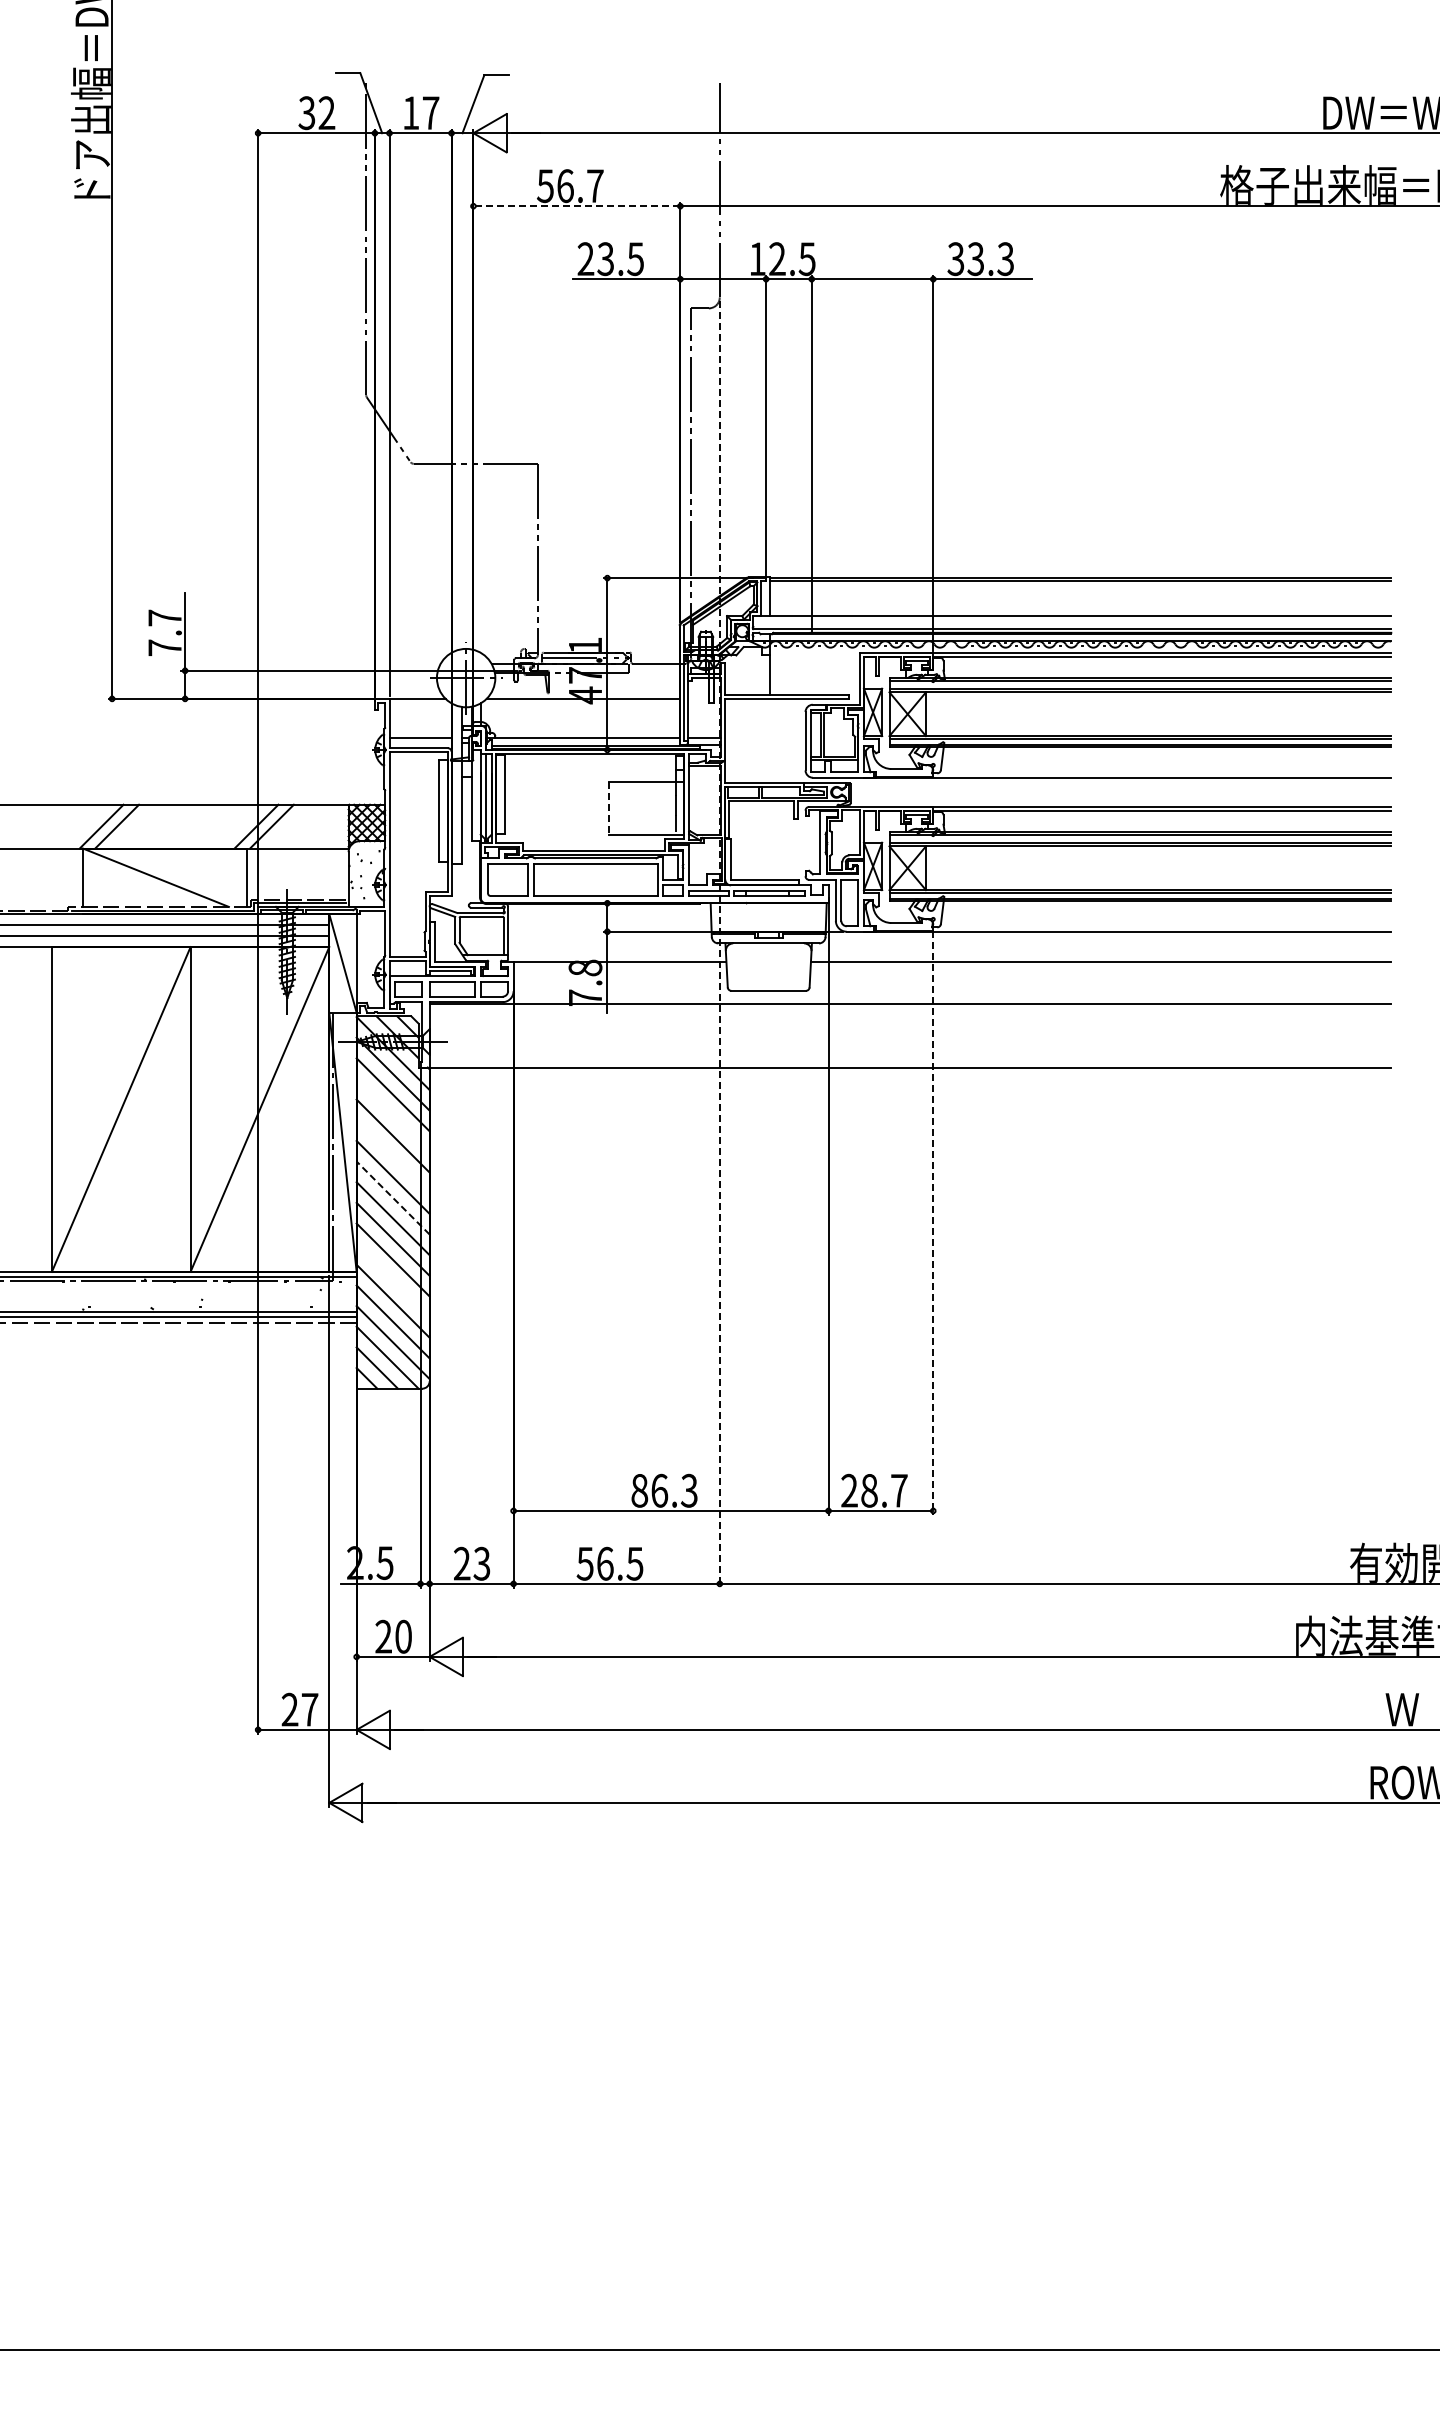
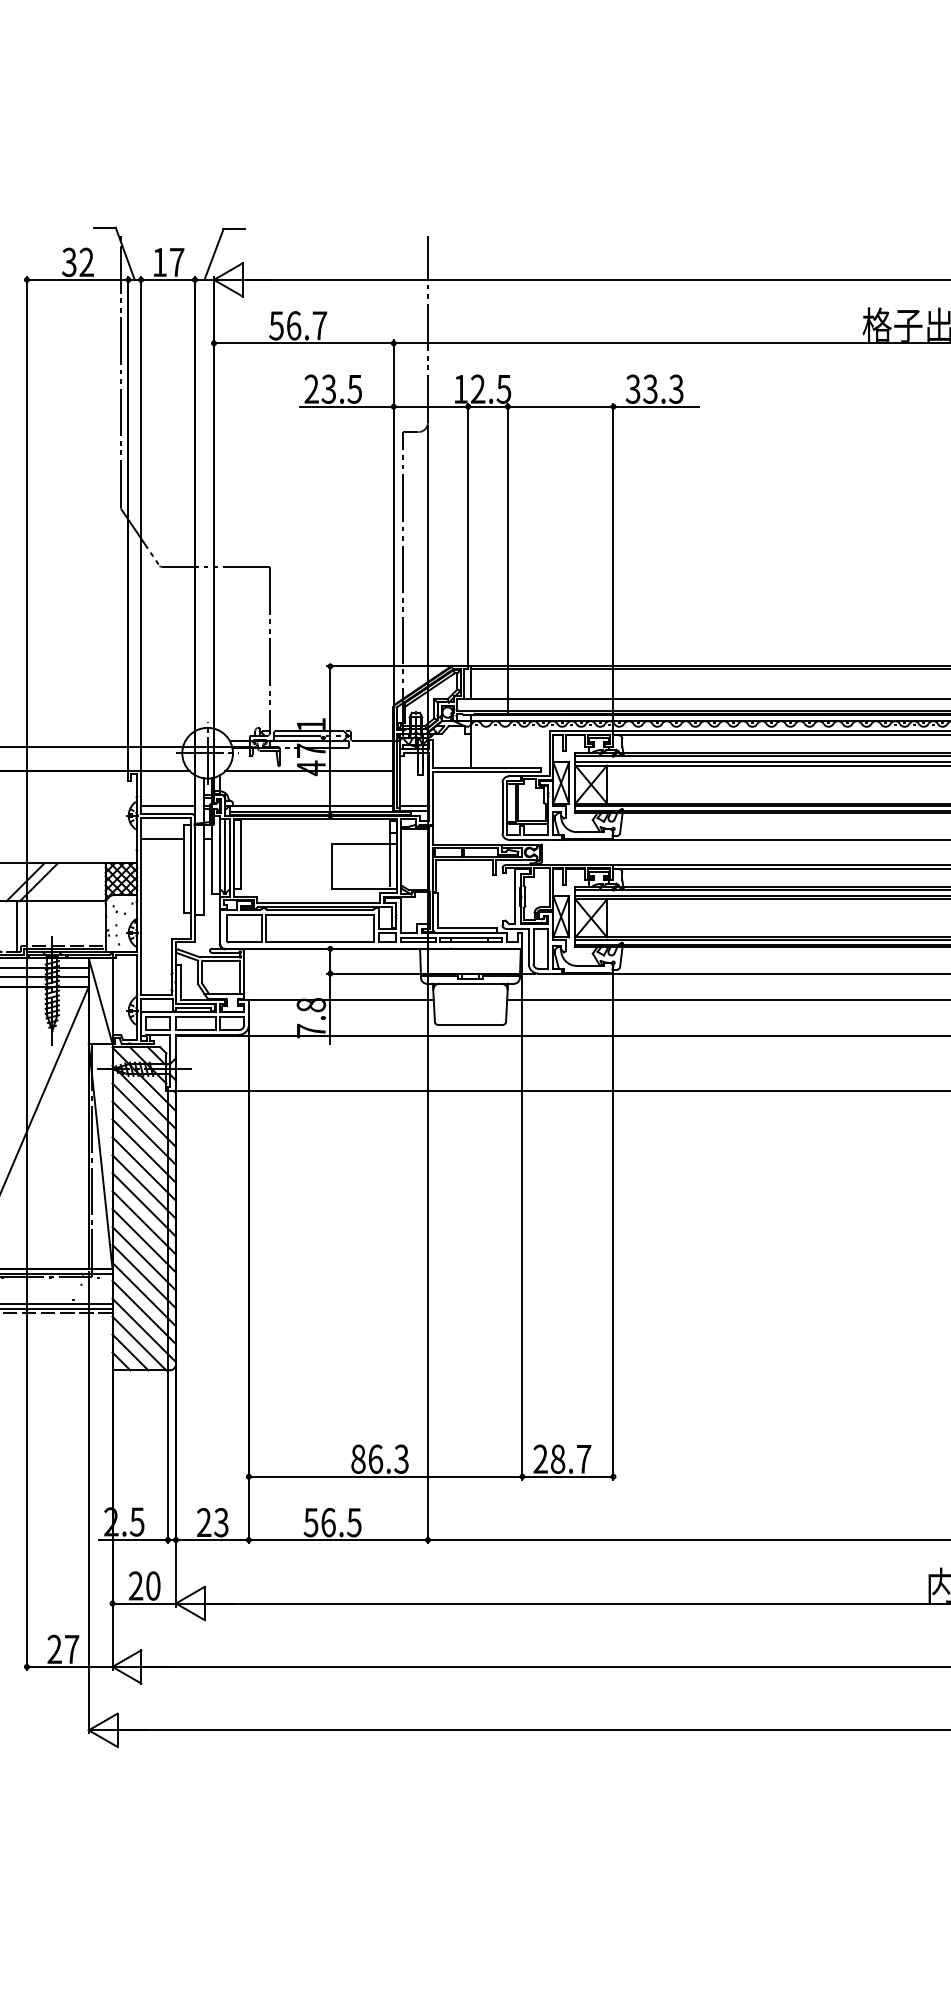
line: (576, 206) -> (303, 343), dashed -> solid
line: (415, 777) -> (163, 839), added
line: (609, 809) -> (332, 867), dashed -> solid
line: (719, 944) -> (427, 984), dashed -> solid
line: (392, 1115) -> (143, 1133), added
line: (392, 1156) -> (143, 1168), added
line: (393, 1198) -> (144, 1205), dashed -> solid
line: (933, 1222) -> (613, 1226), dashed -> solid
line: (392, 1280) -> (143, 1276), added

